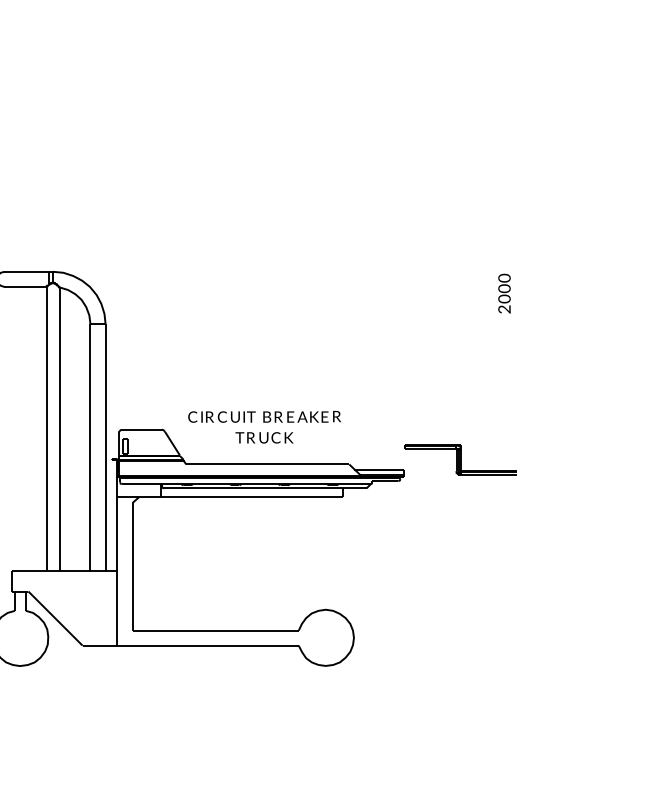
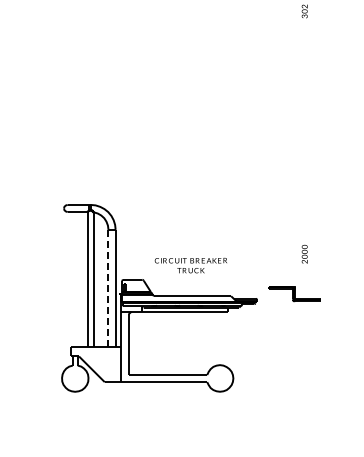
text: (503, 291) -> (304, 253), moved
text: (263, 427) -> (190, 265), moved
line: (90, 448) -> (108, 288), solid -> dashed
part: (459, 460) -> (294, 294), moved

